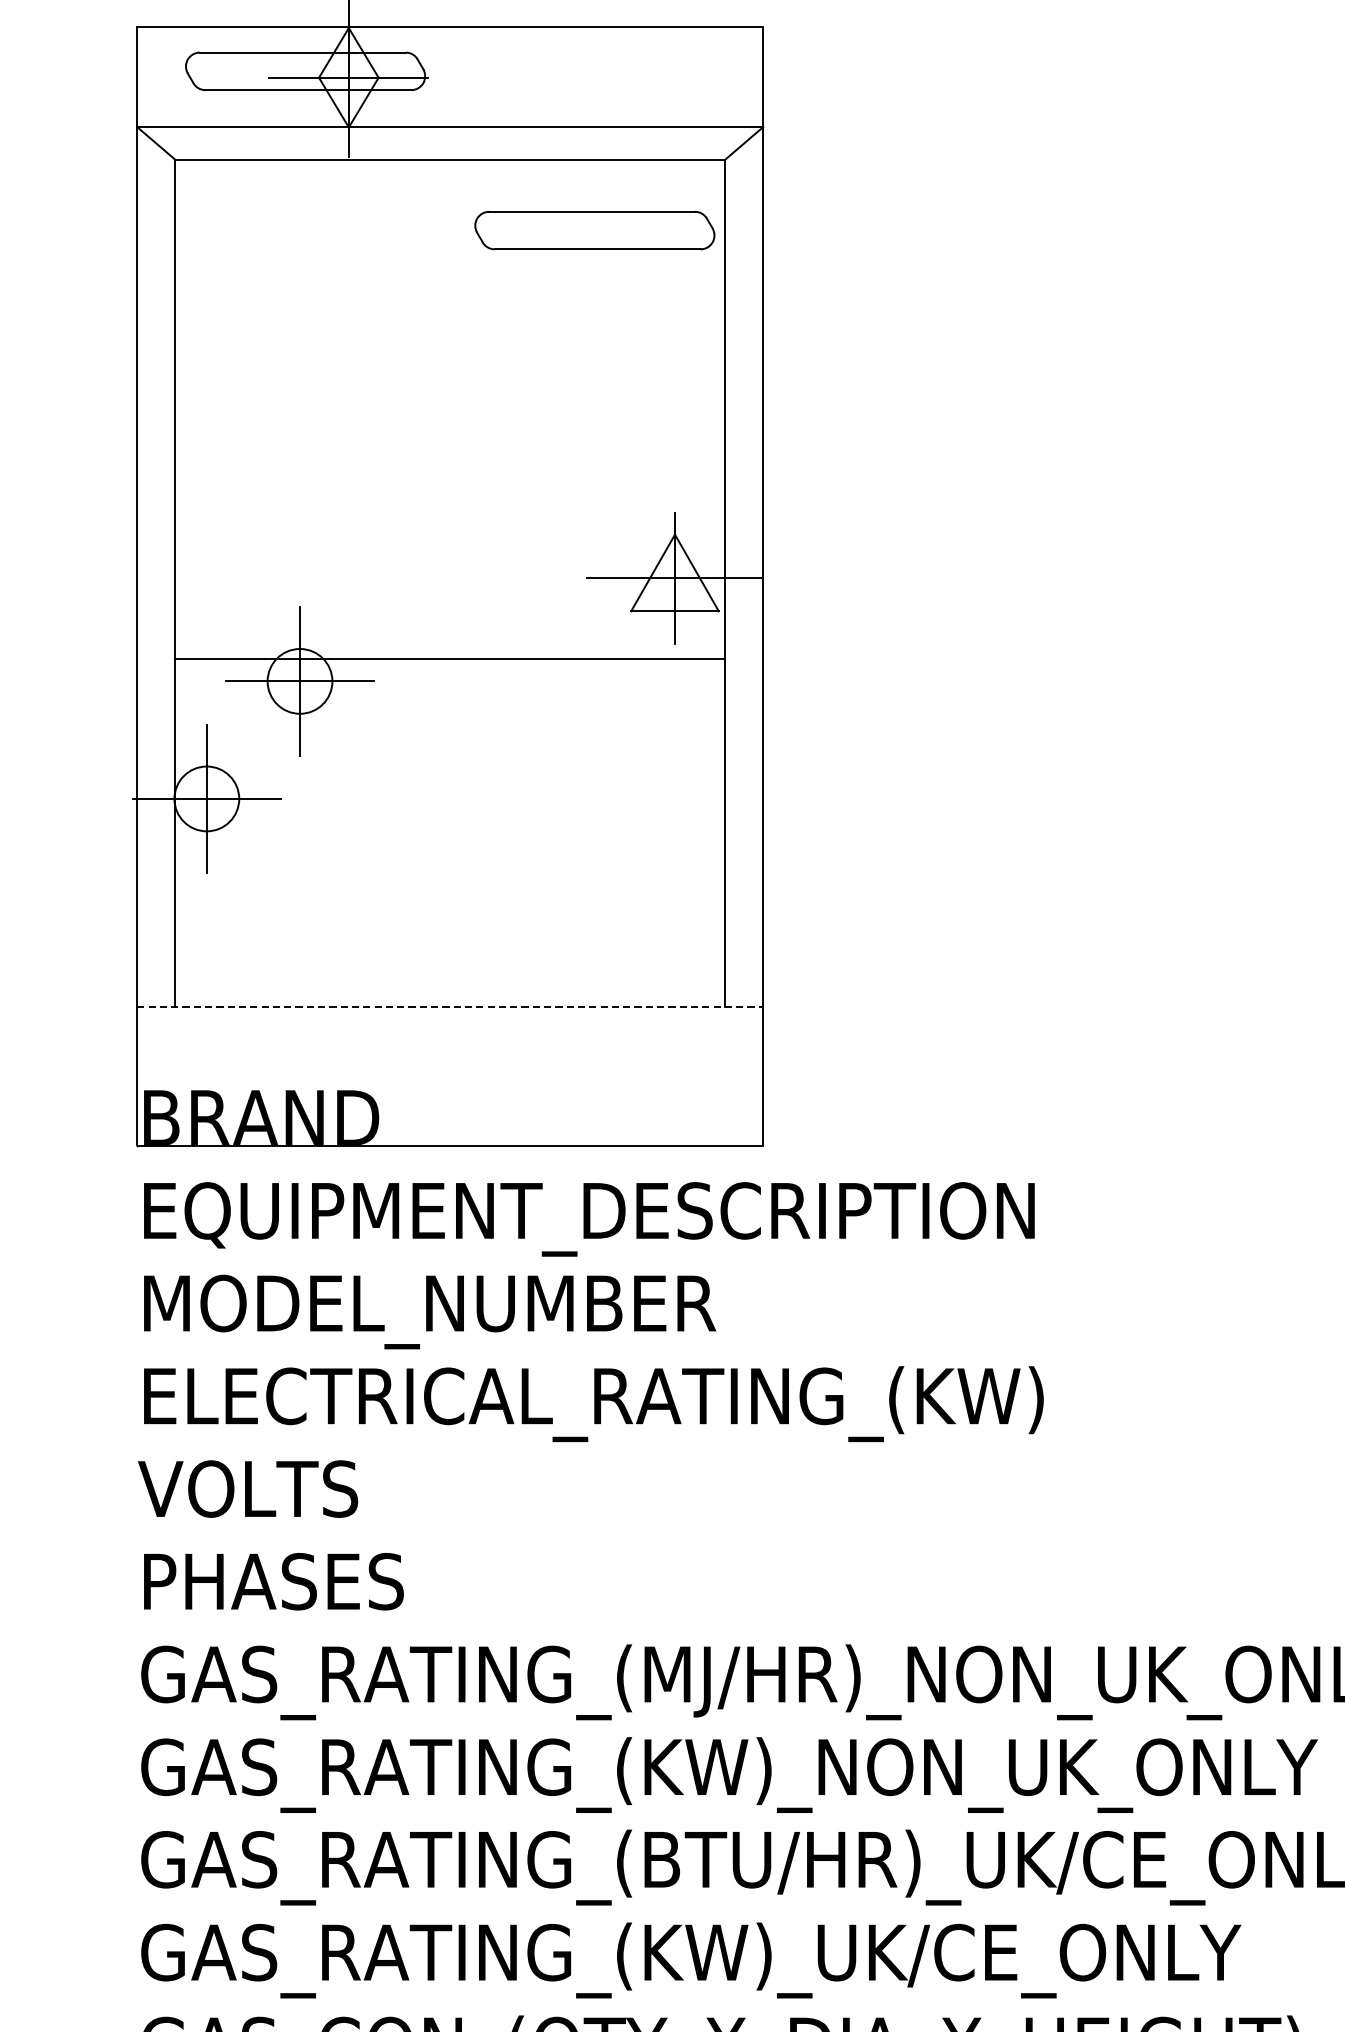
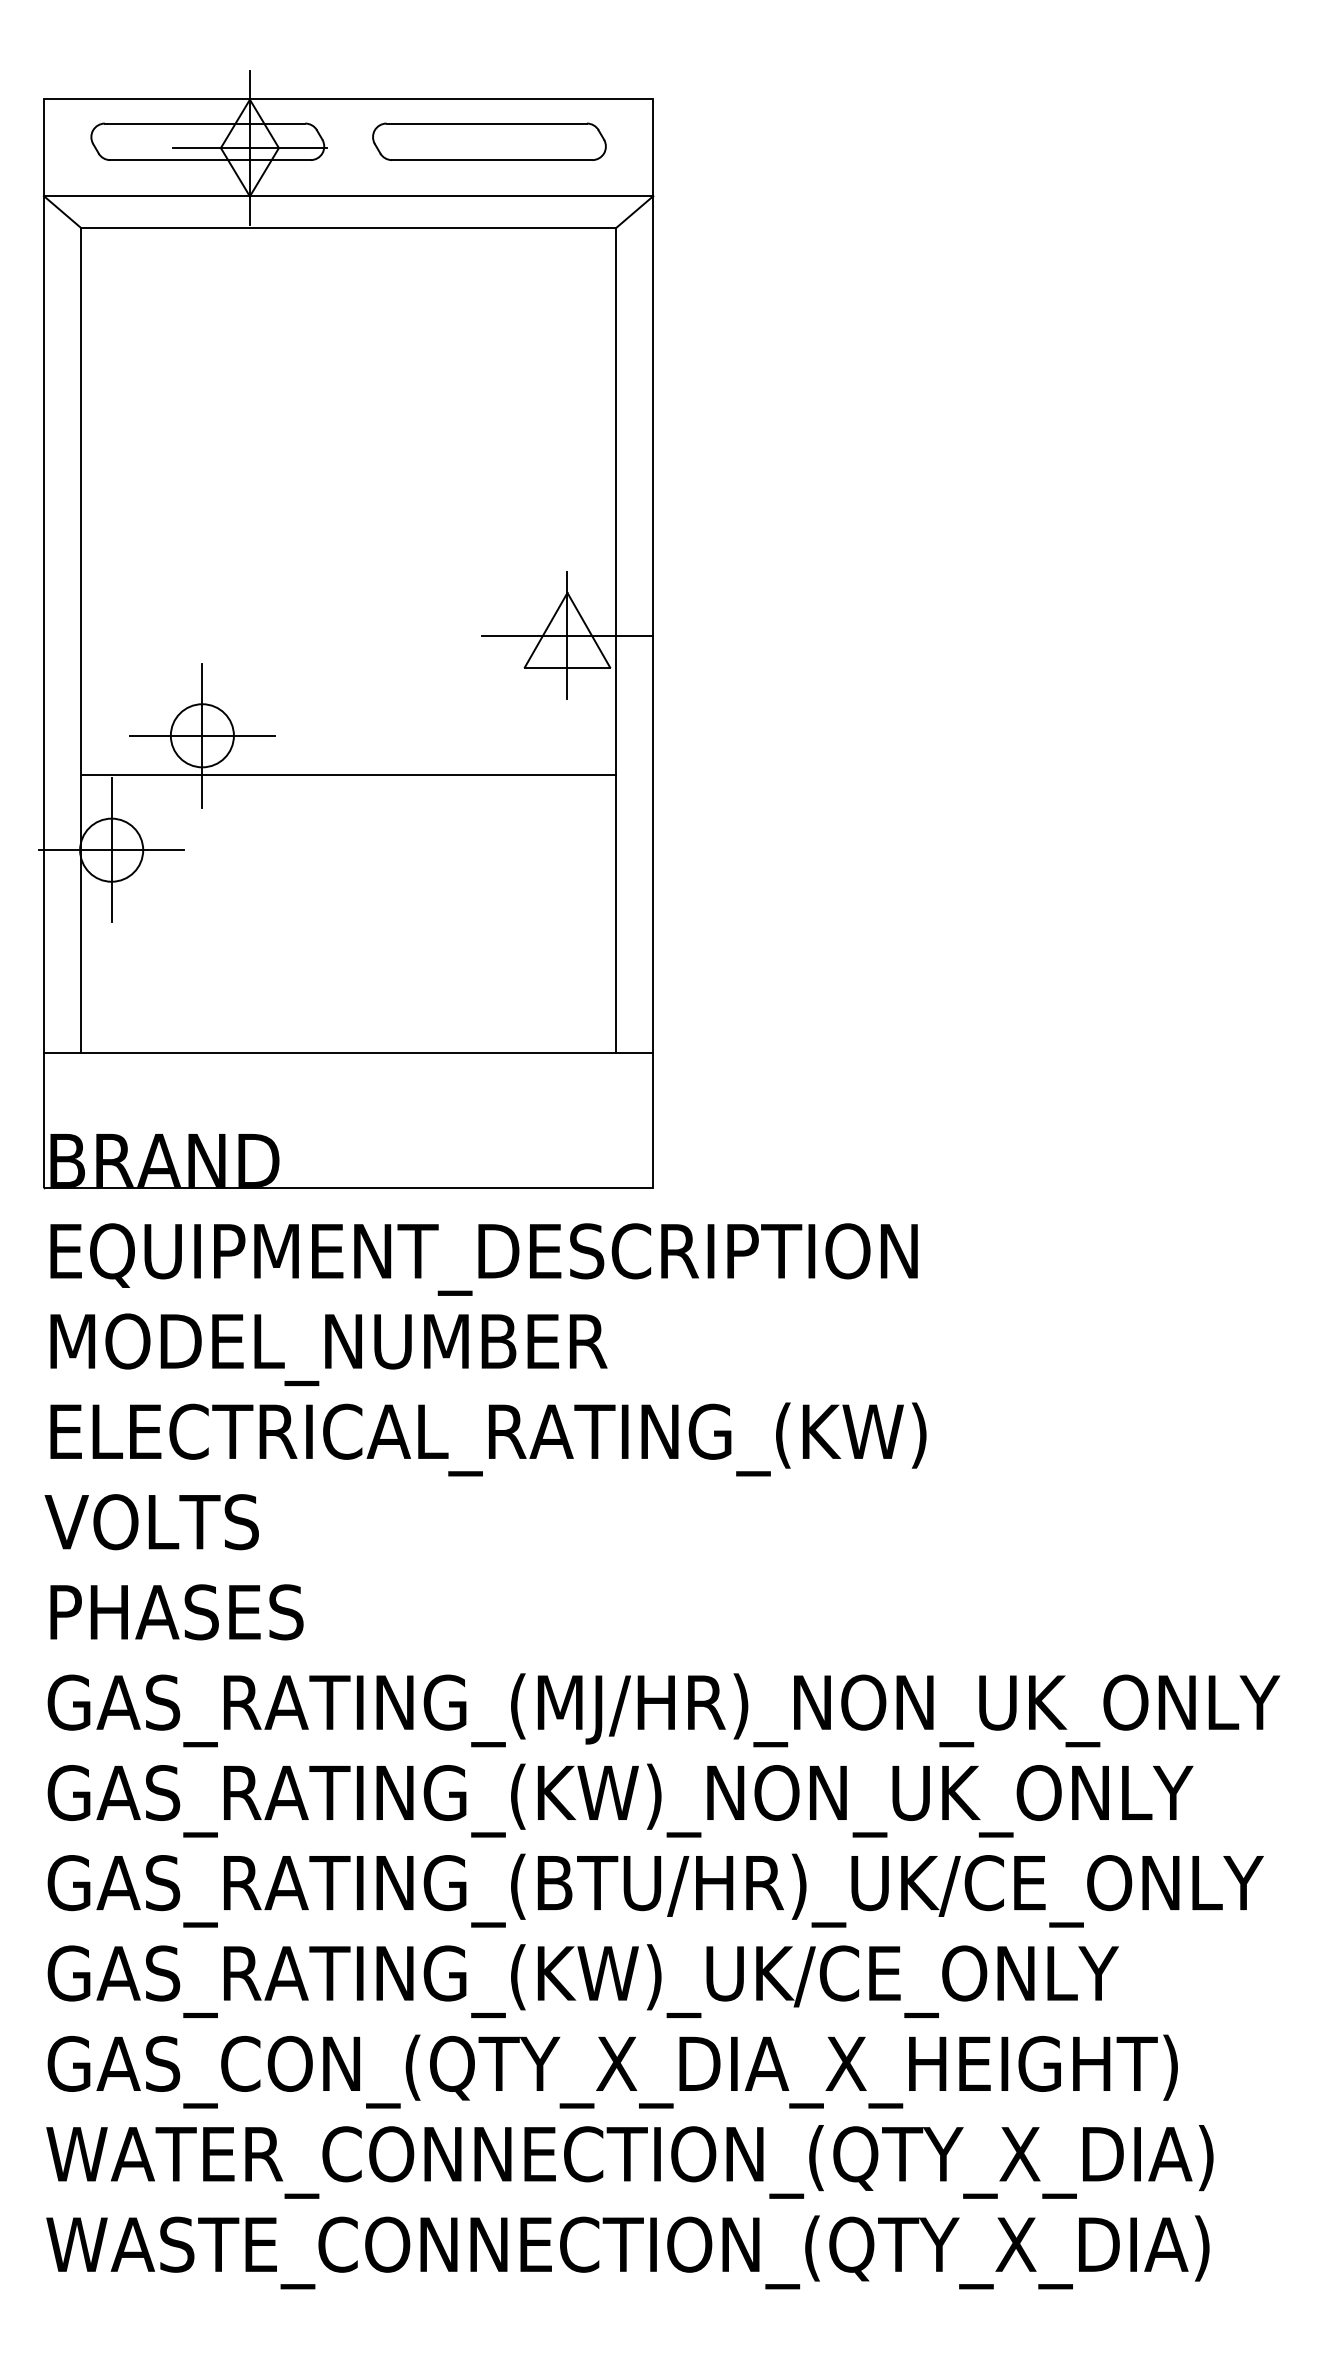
part: (594, 230) -> (489, 141), moved
line: (450, 659) -> (348, 775), moved
line: (450, 1006) -> (348, 1052), dashed -> solid

